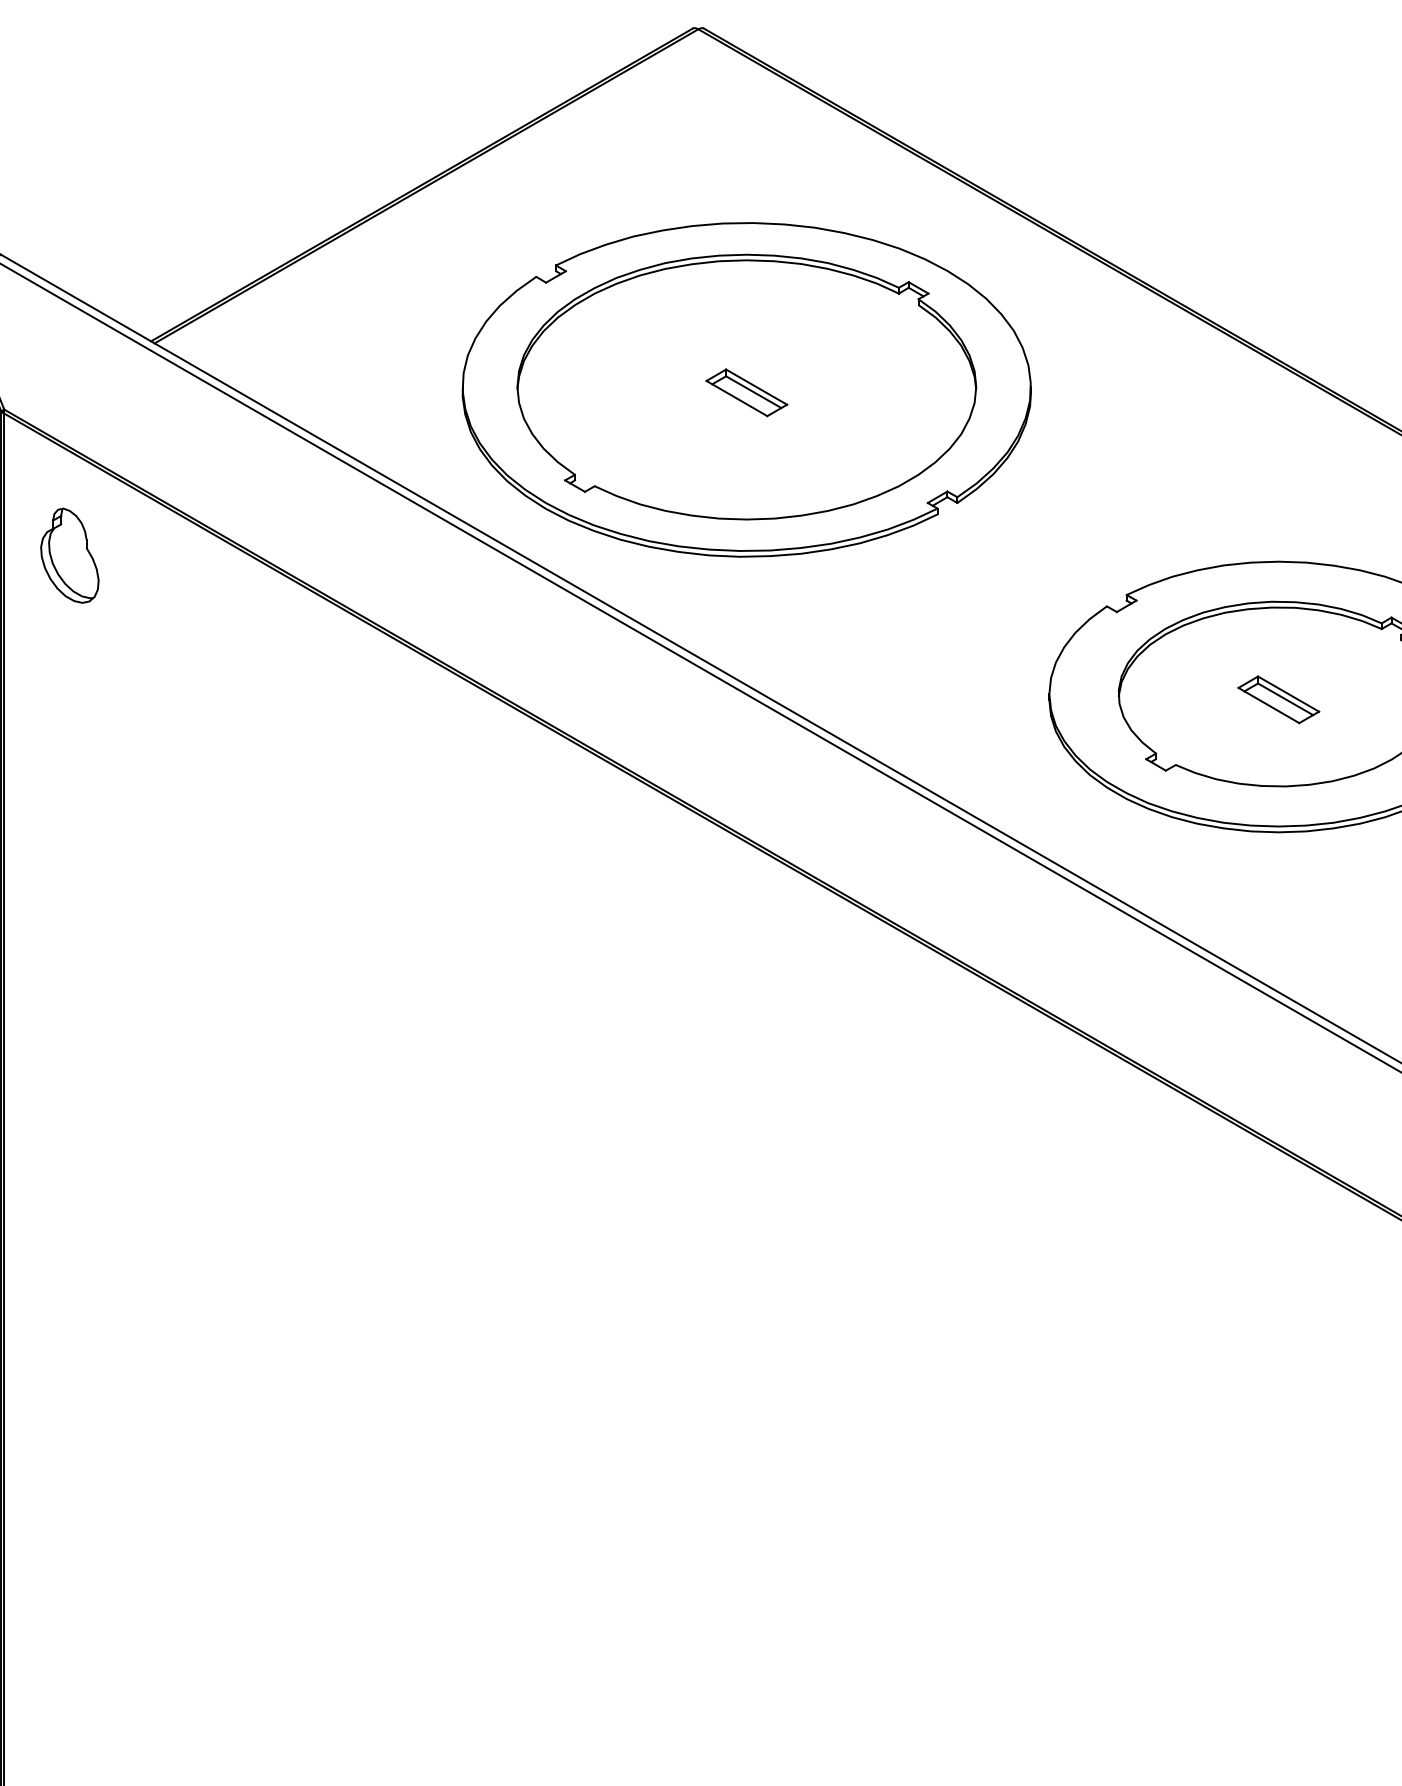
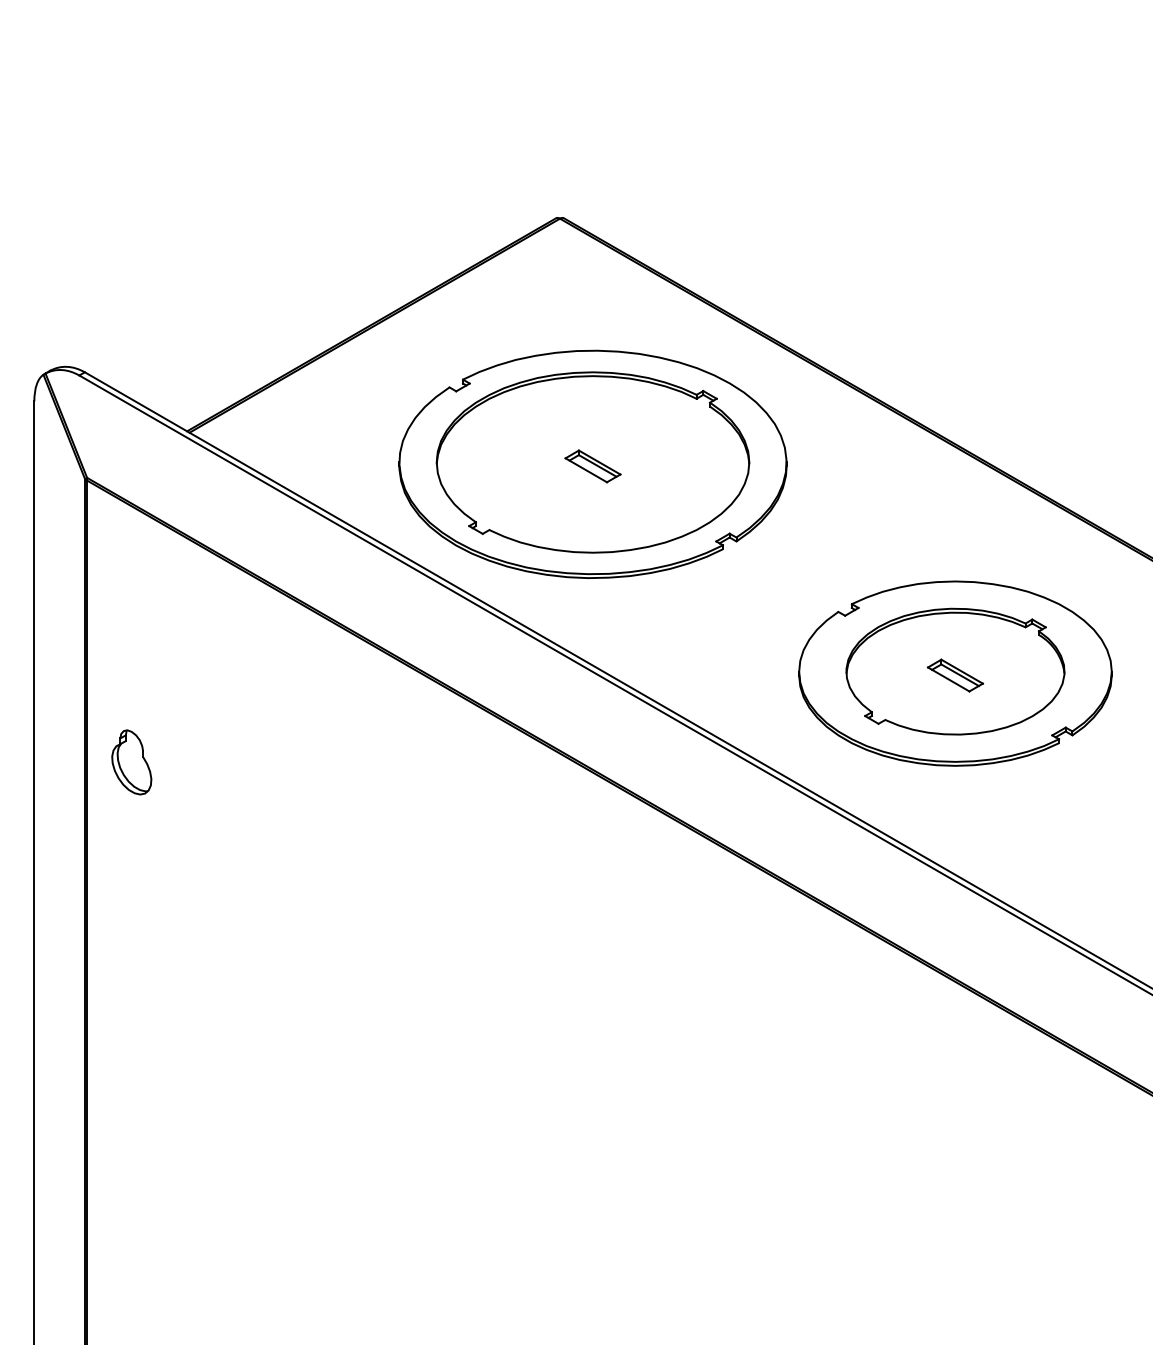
part: (69, 555) -> (131, 762), moved

